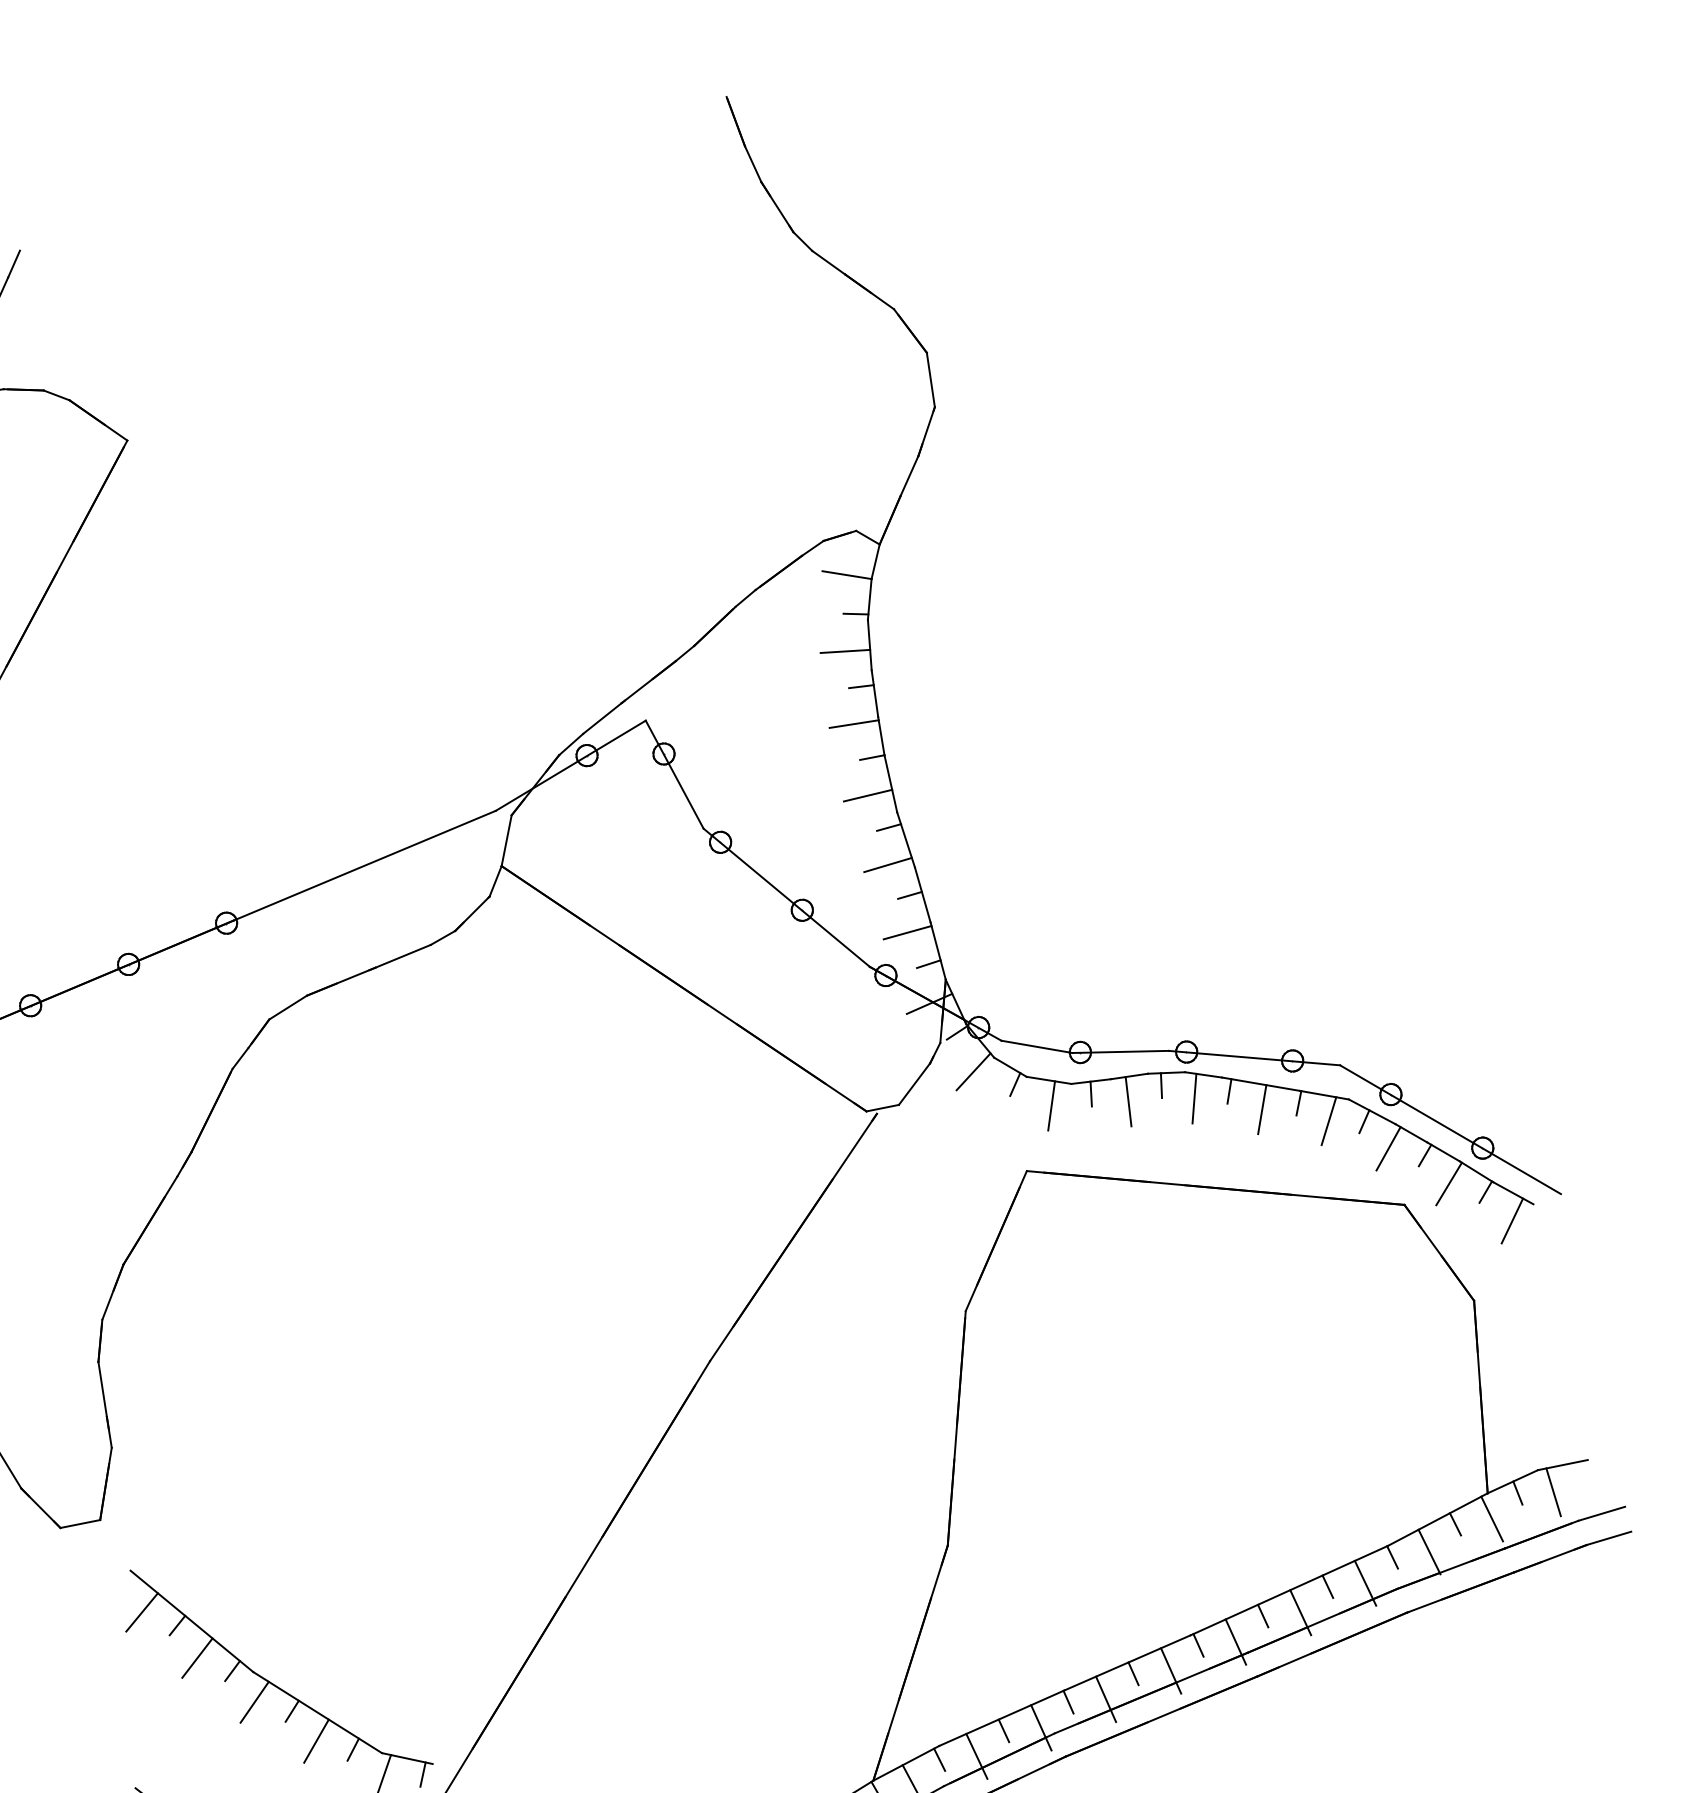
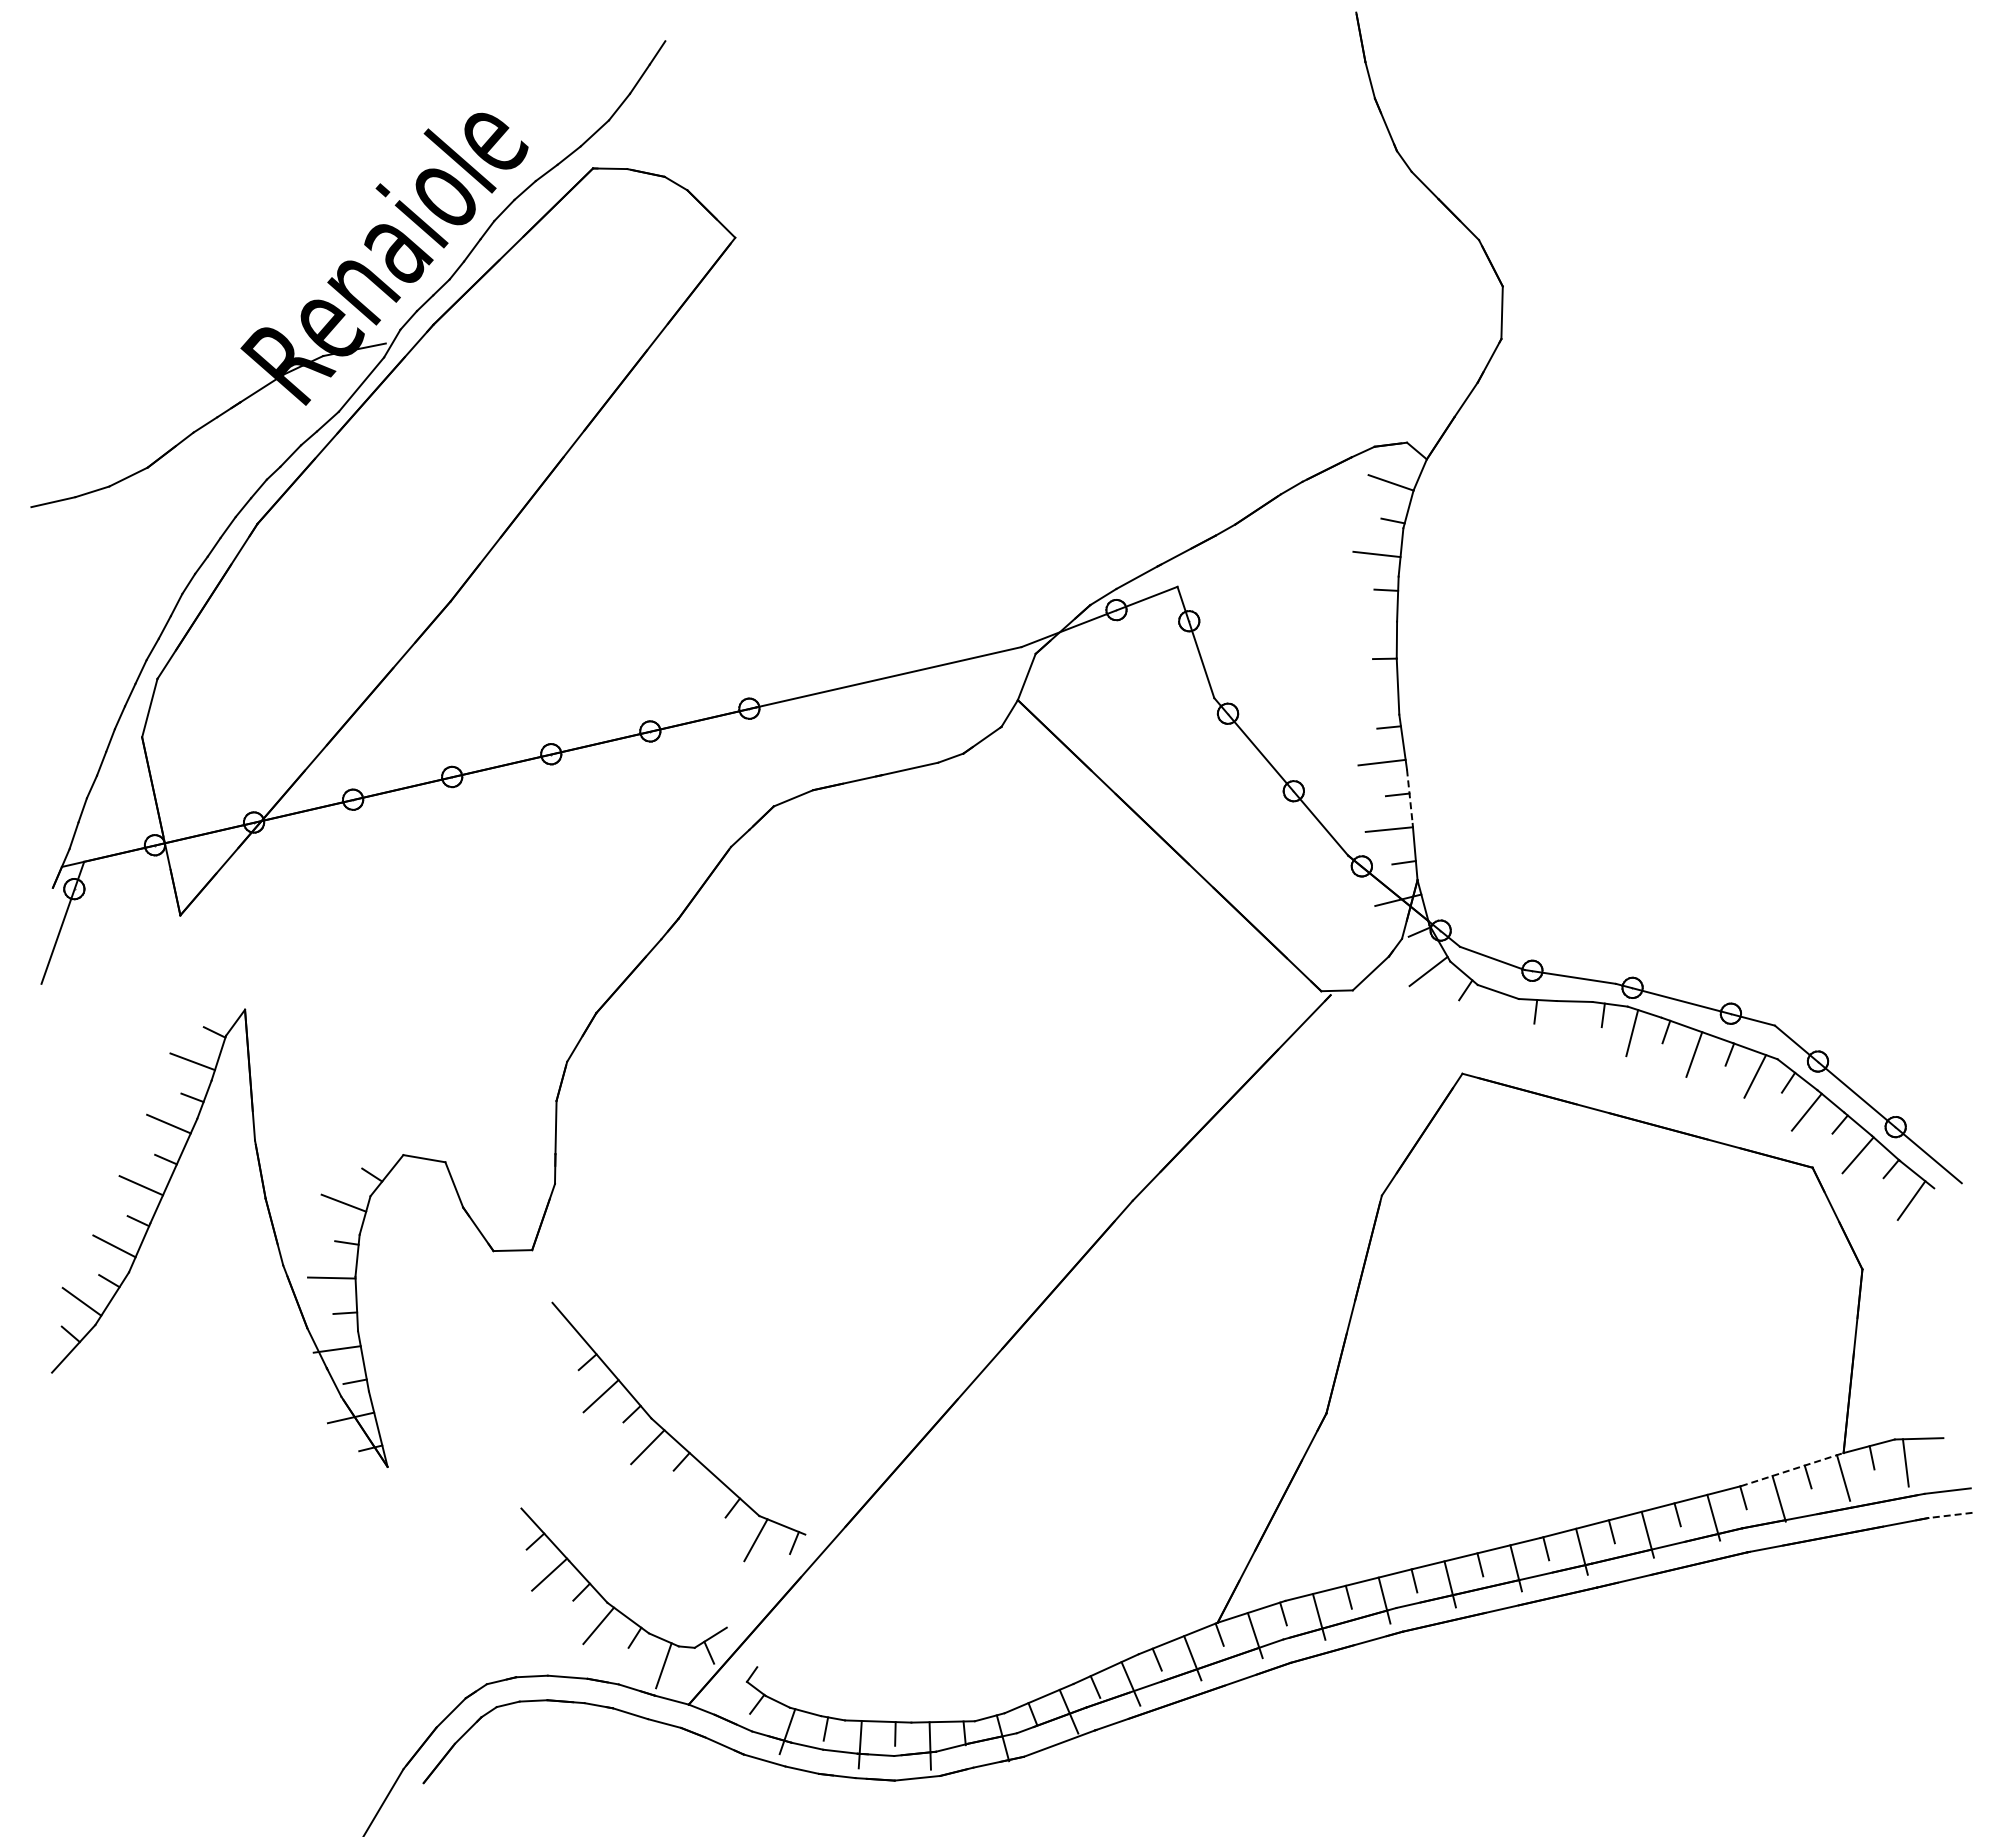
line: (854, 723) -> (1373, 623), removed
line: (867, 795) -> (1374, 693), removed
line: (922, 896) -> (1409, 797), solid -> dashed
line: (1128, 1101) -> (1569, 1024), removed
line: (1051, 1105) -> (1496, 1016), removed
line: (1438, 1519) -> (1792, 1469), solid -> dashed
line: (1608, 1538) -> (1949, 1515), solid -> dashed
line: (142, 1611) -> (556, 1343), removed
line: (316, 1740) -> (699, 1493), removed

